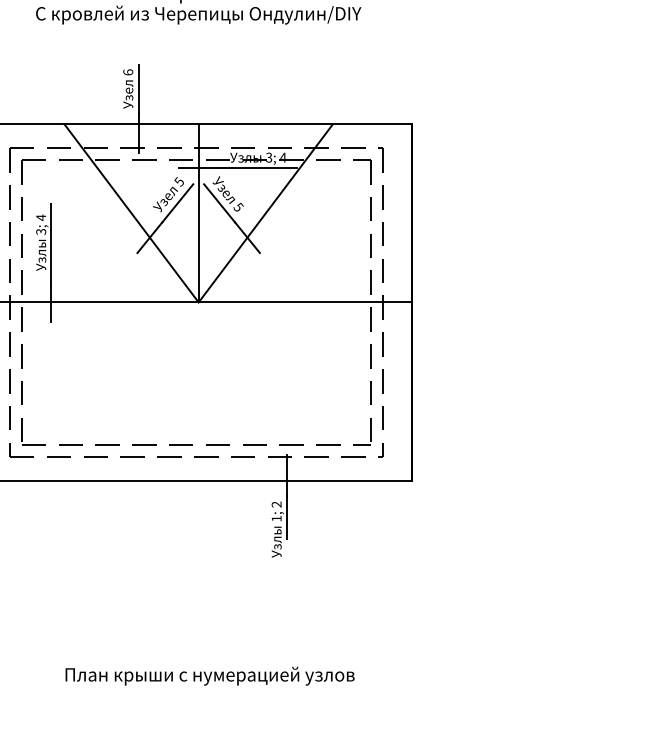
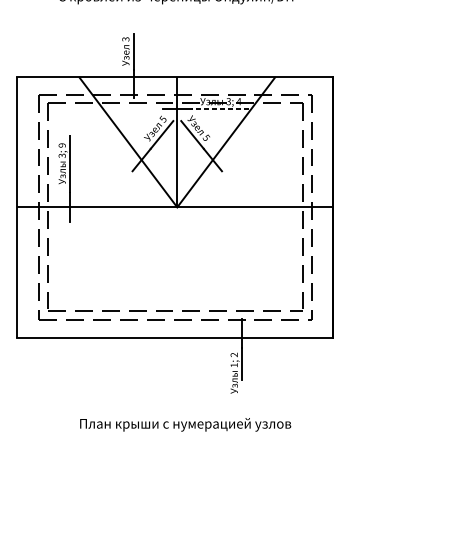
text: (128, 72) -> (126, 39), 6 -> 3
line: (257, 167) -> (220, 108), solid -> dashed
text: (41, 217) -> (62, 145), 4 -> 9
text: (209, 675) -> (185, 424), moved

